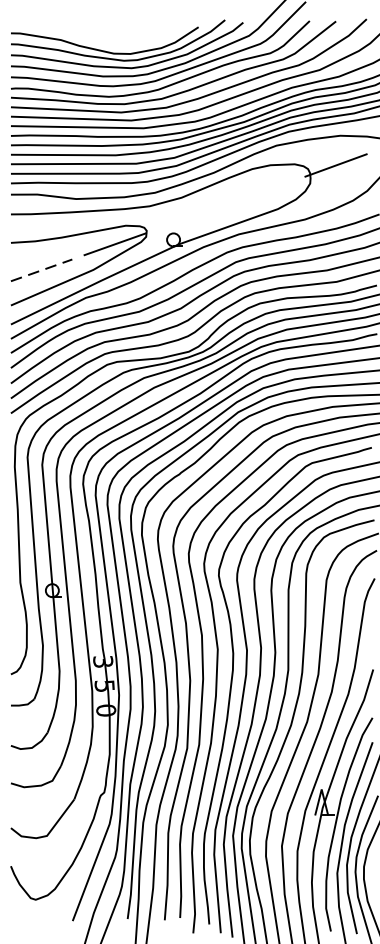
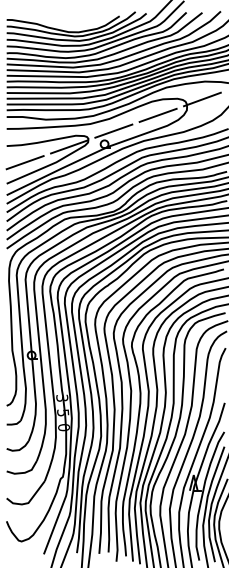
line: (261, 190) -> (157, 114), added
line: (188, 217) -> (113, 130), added
line: (42, 270) -> (25, 162), dashed -> solid

